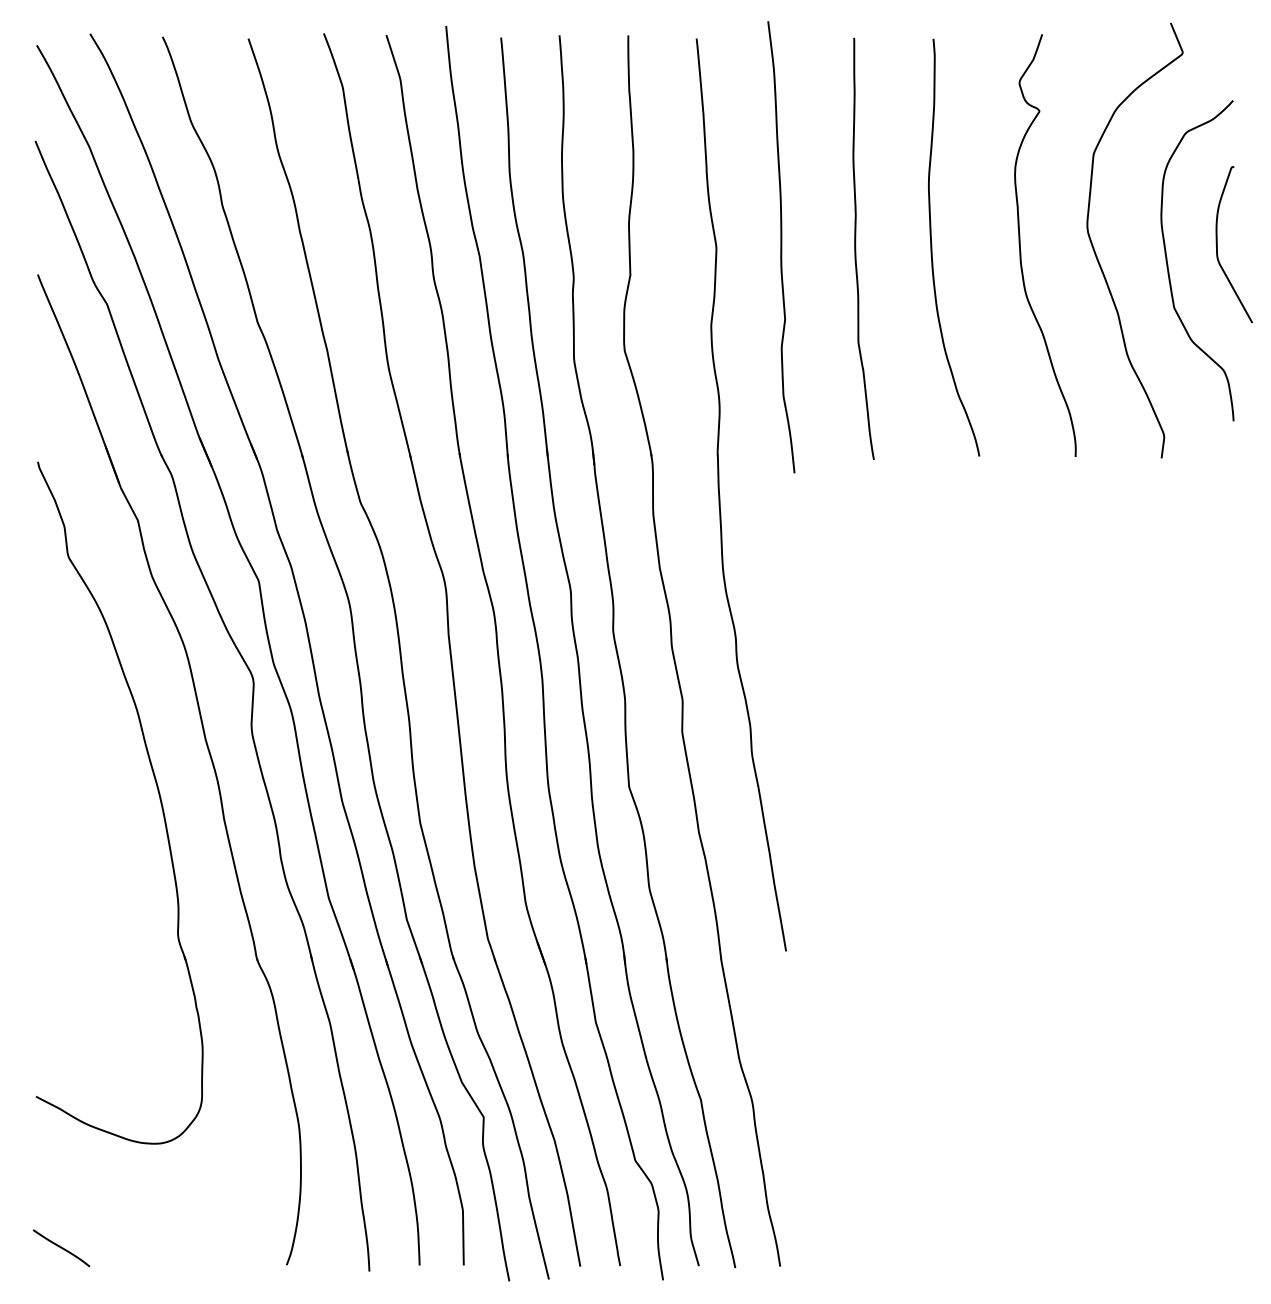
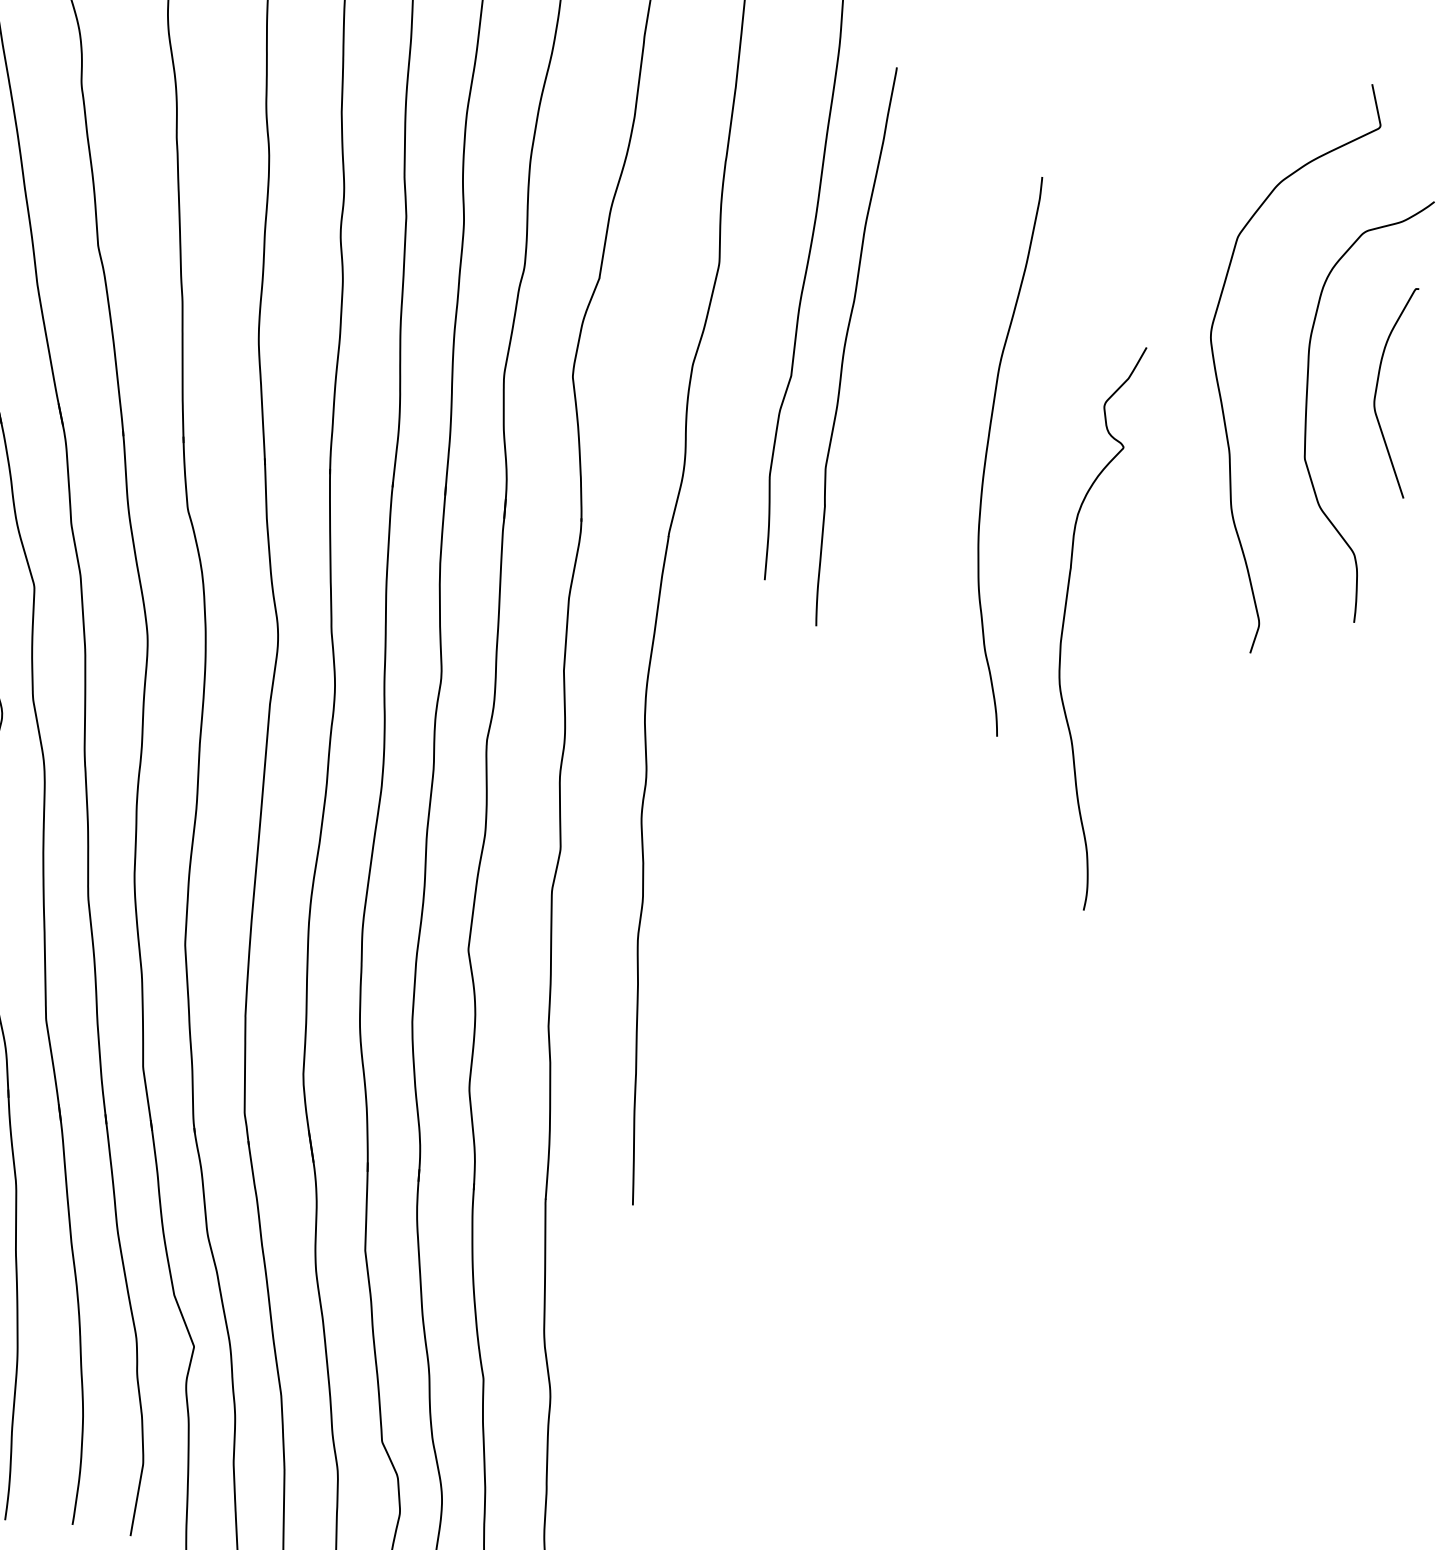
curve: (932, 247) -> (988, 450), moved
curve: (856, 248) -> (846, 344), moved
curve: (1021, 250) -> (1064, 625), moved

